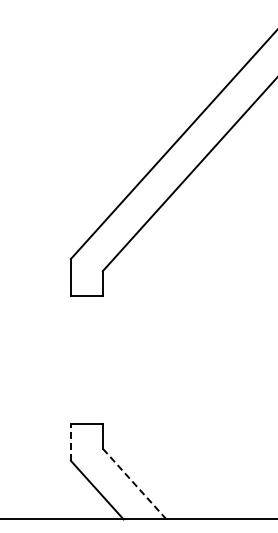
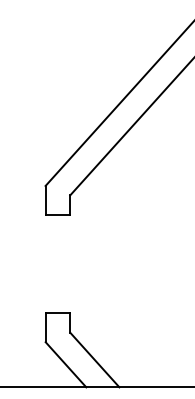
line: (71, 442) -> (45, 327), dashed -> solid
line: (135, 484) -> (95, 360), dashed -> solid

